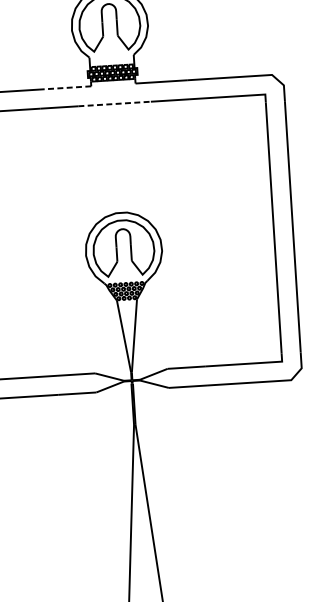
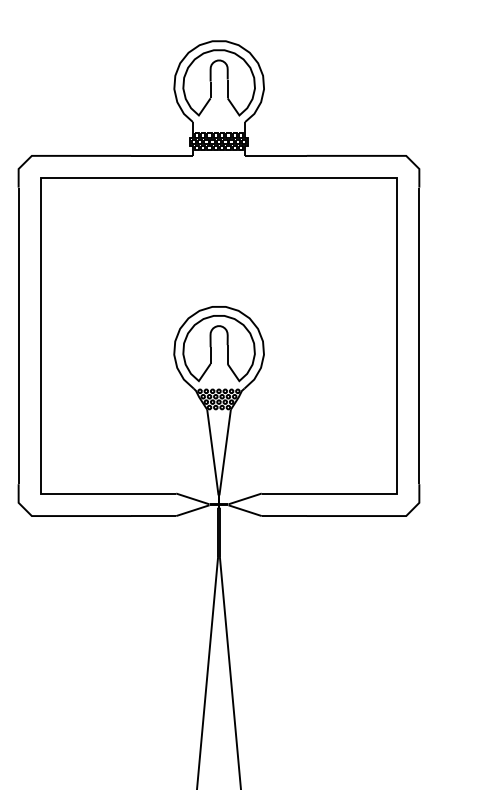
line: (65, 87) -> (162, 155), dashed -> solid
line: (114, 104) -> (218, 178), dashed -> solid

